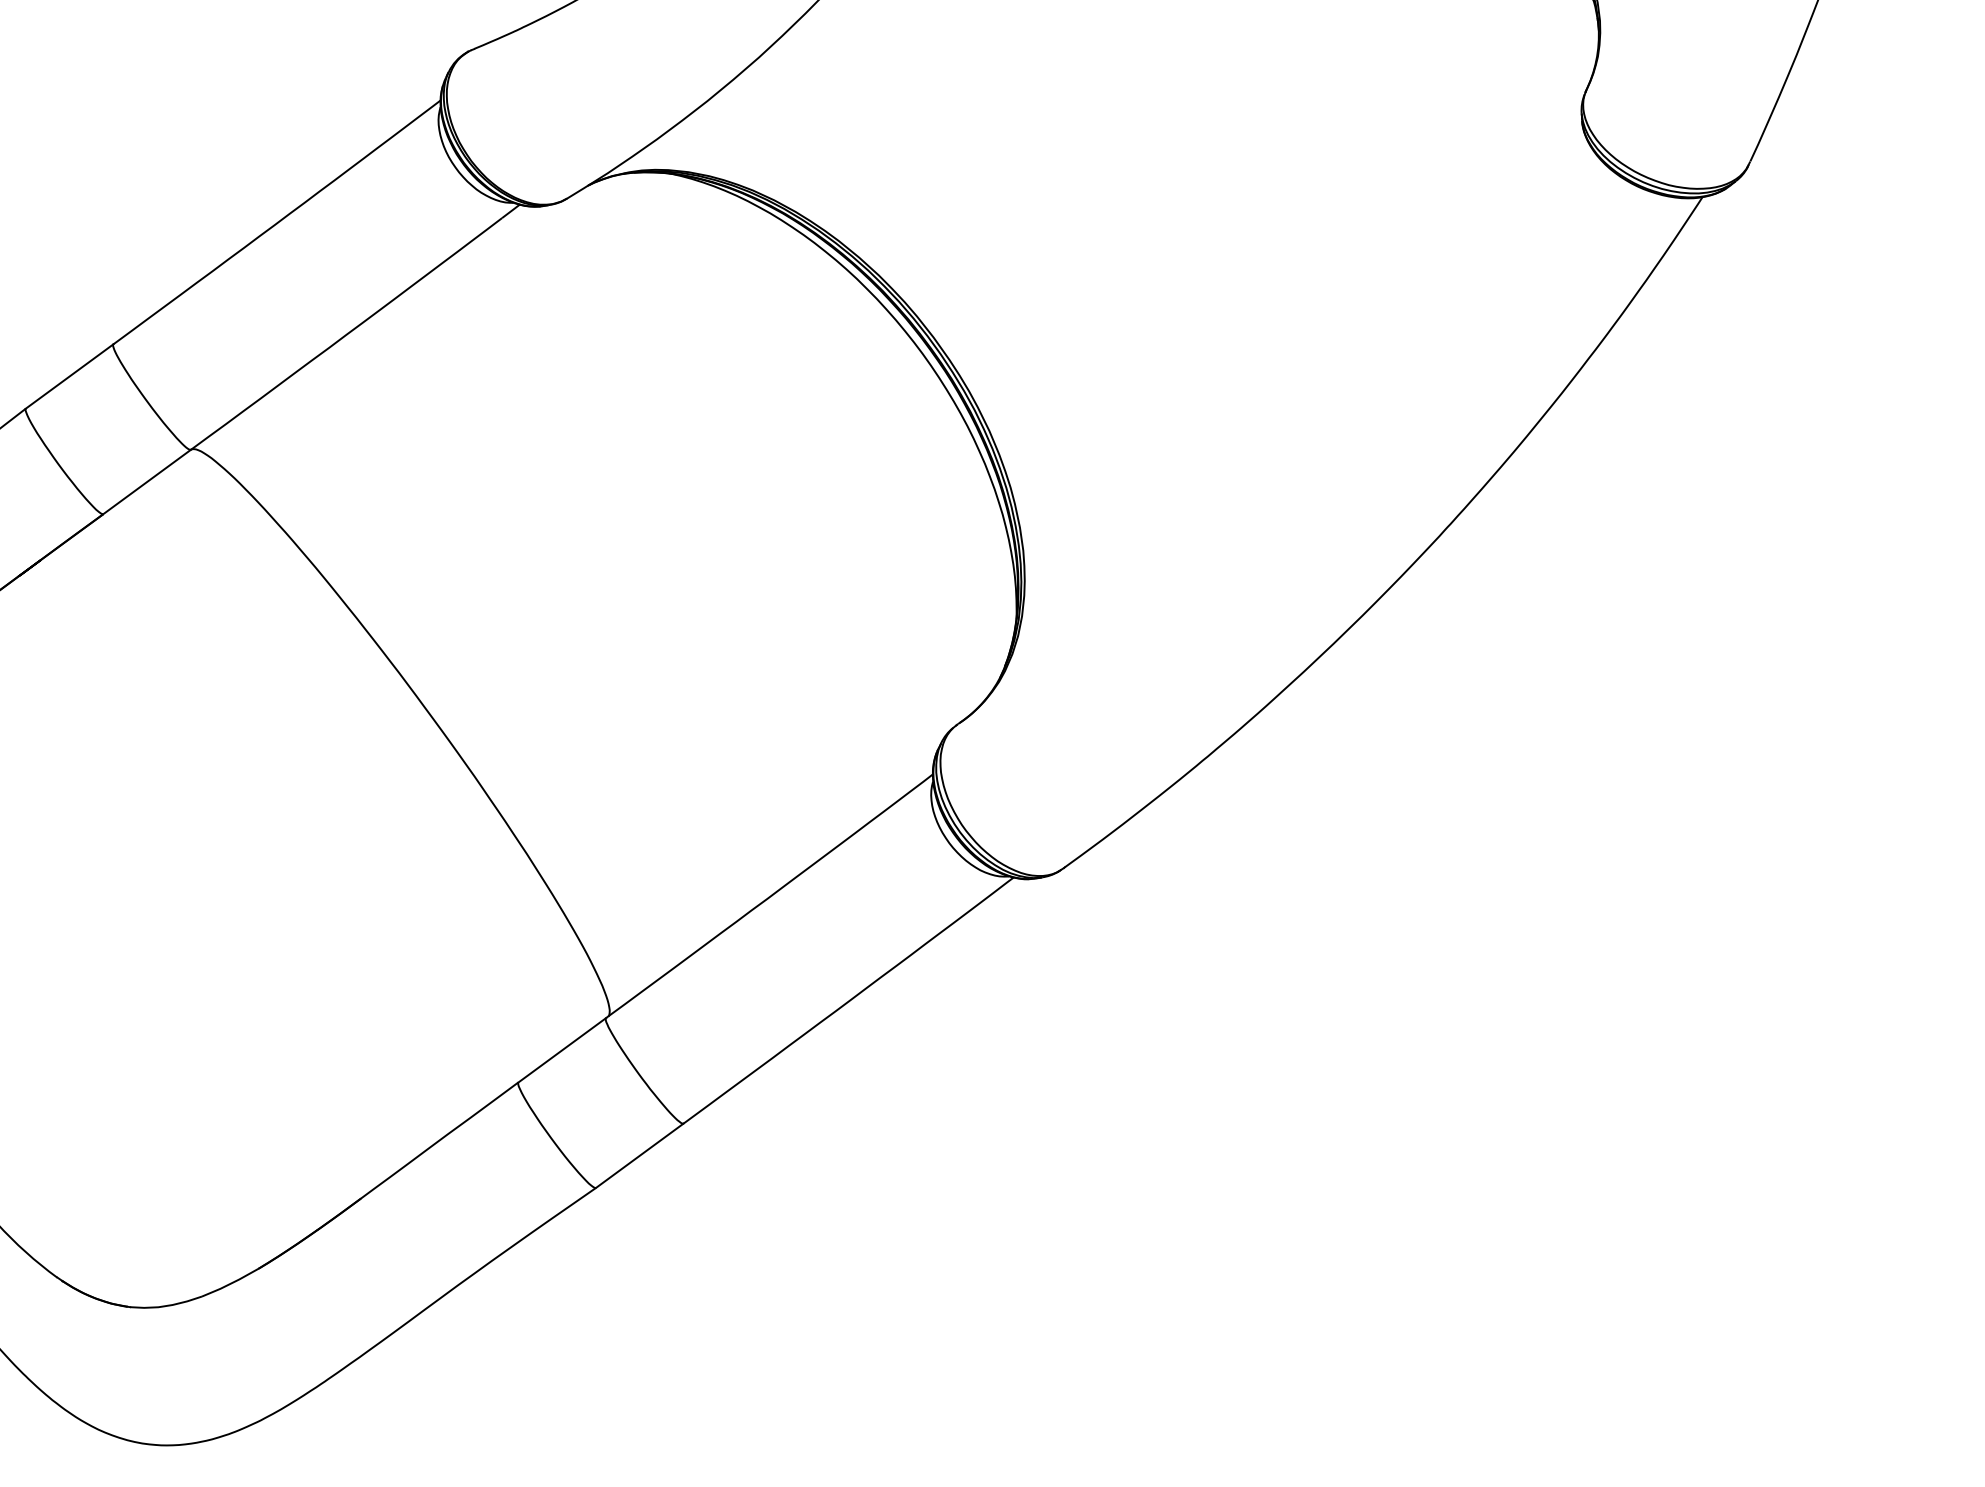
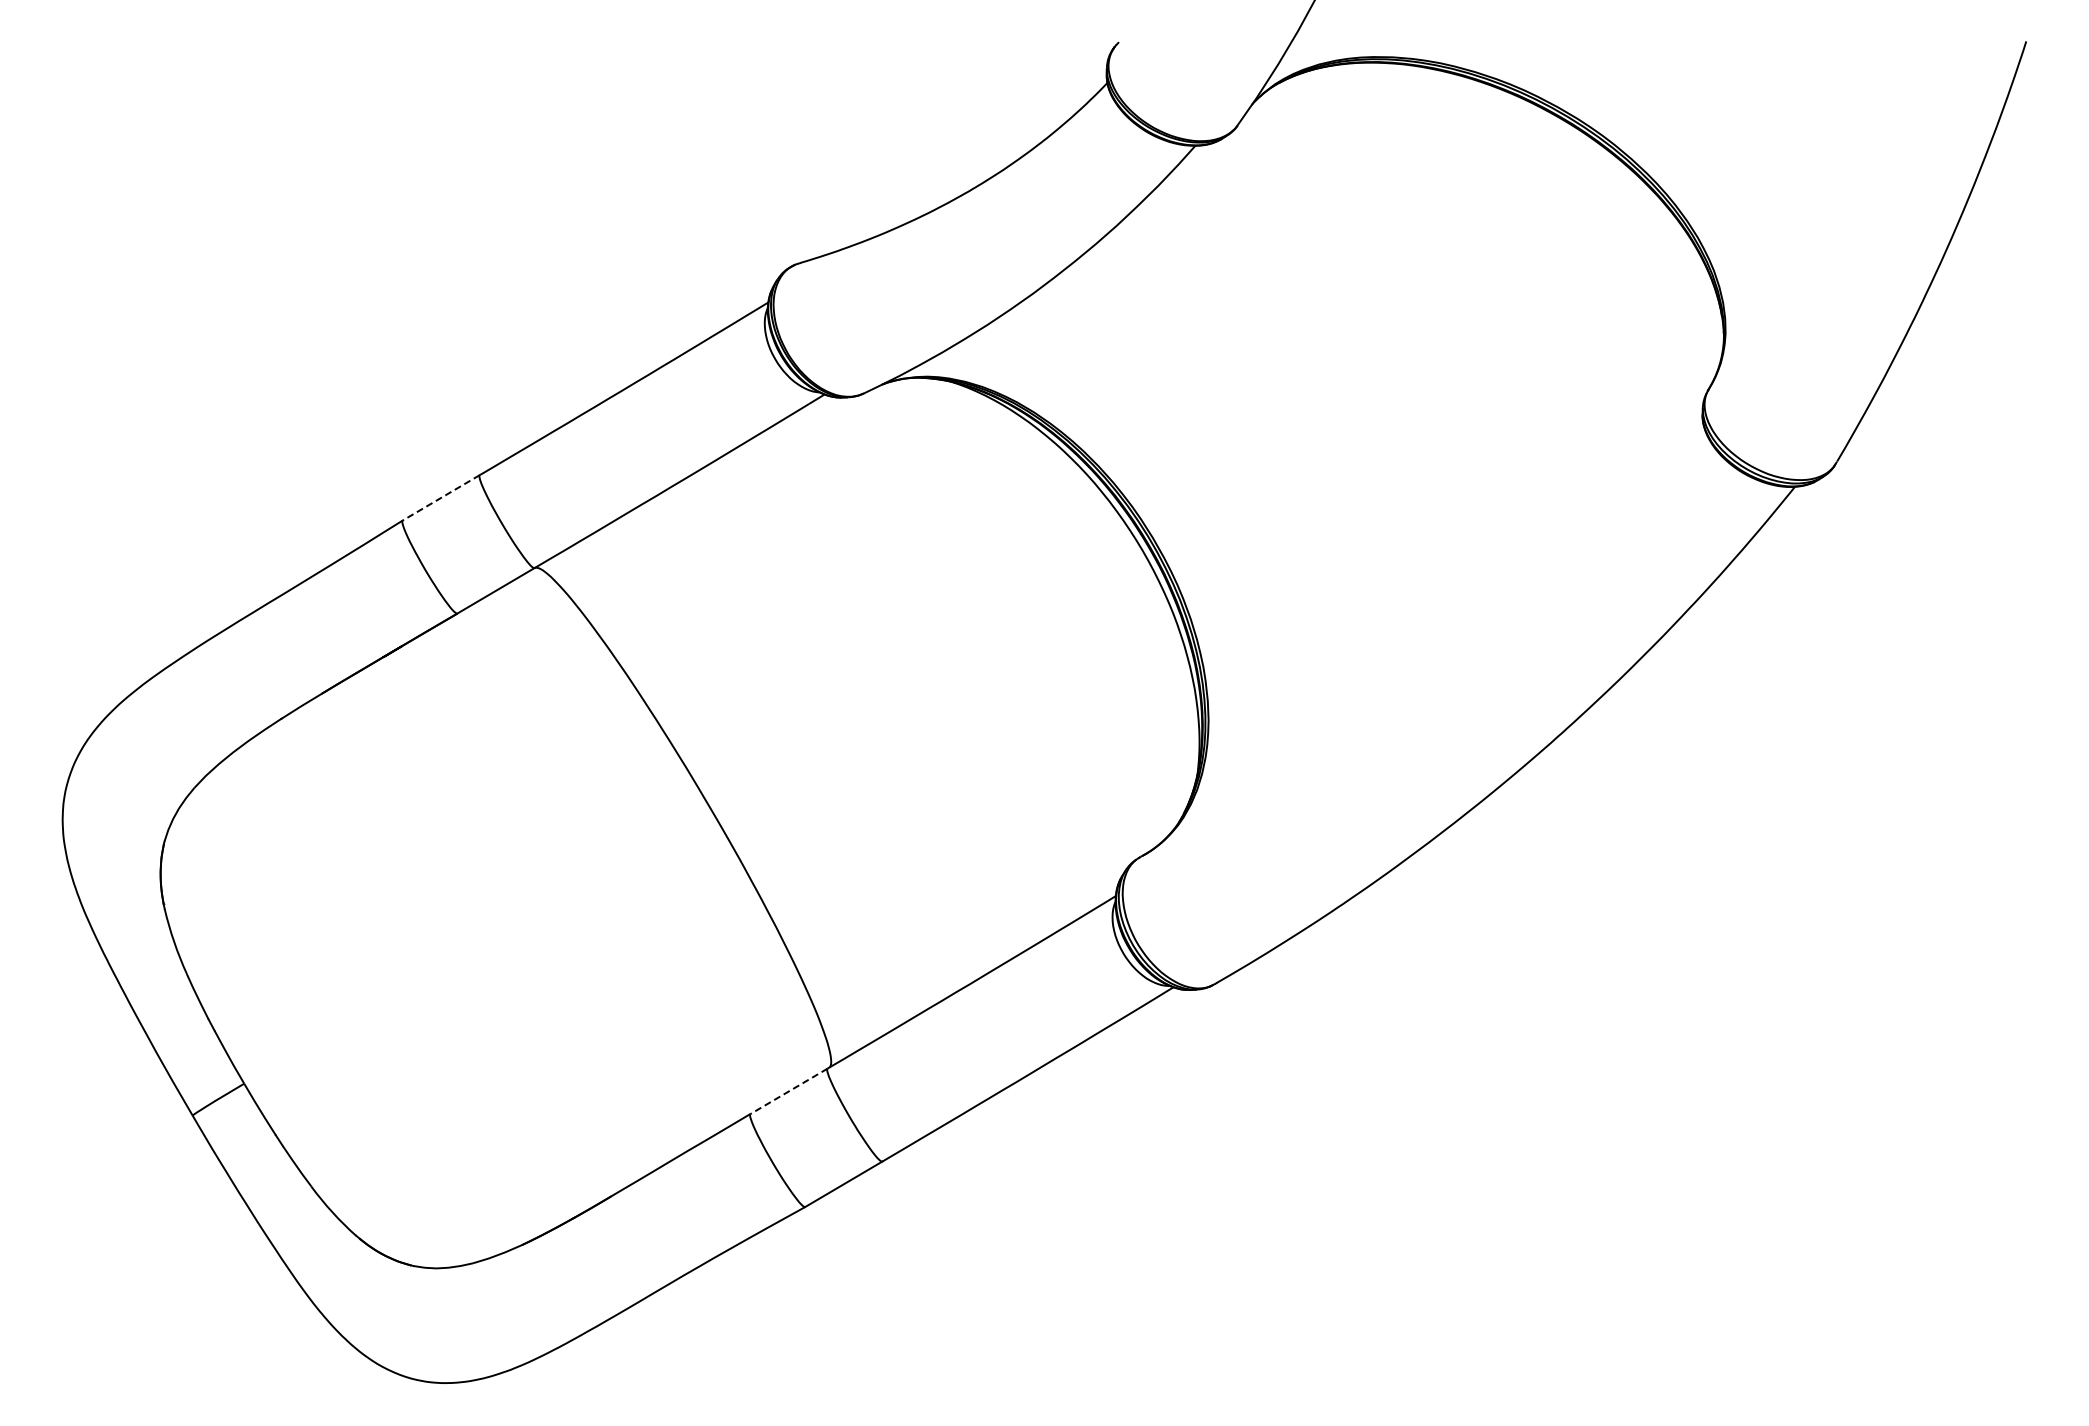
line: (69, 375) -> (441, 497), solid -> dashed
line: (562, 1050) -> (789, 1091), solid -> dashed

